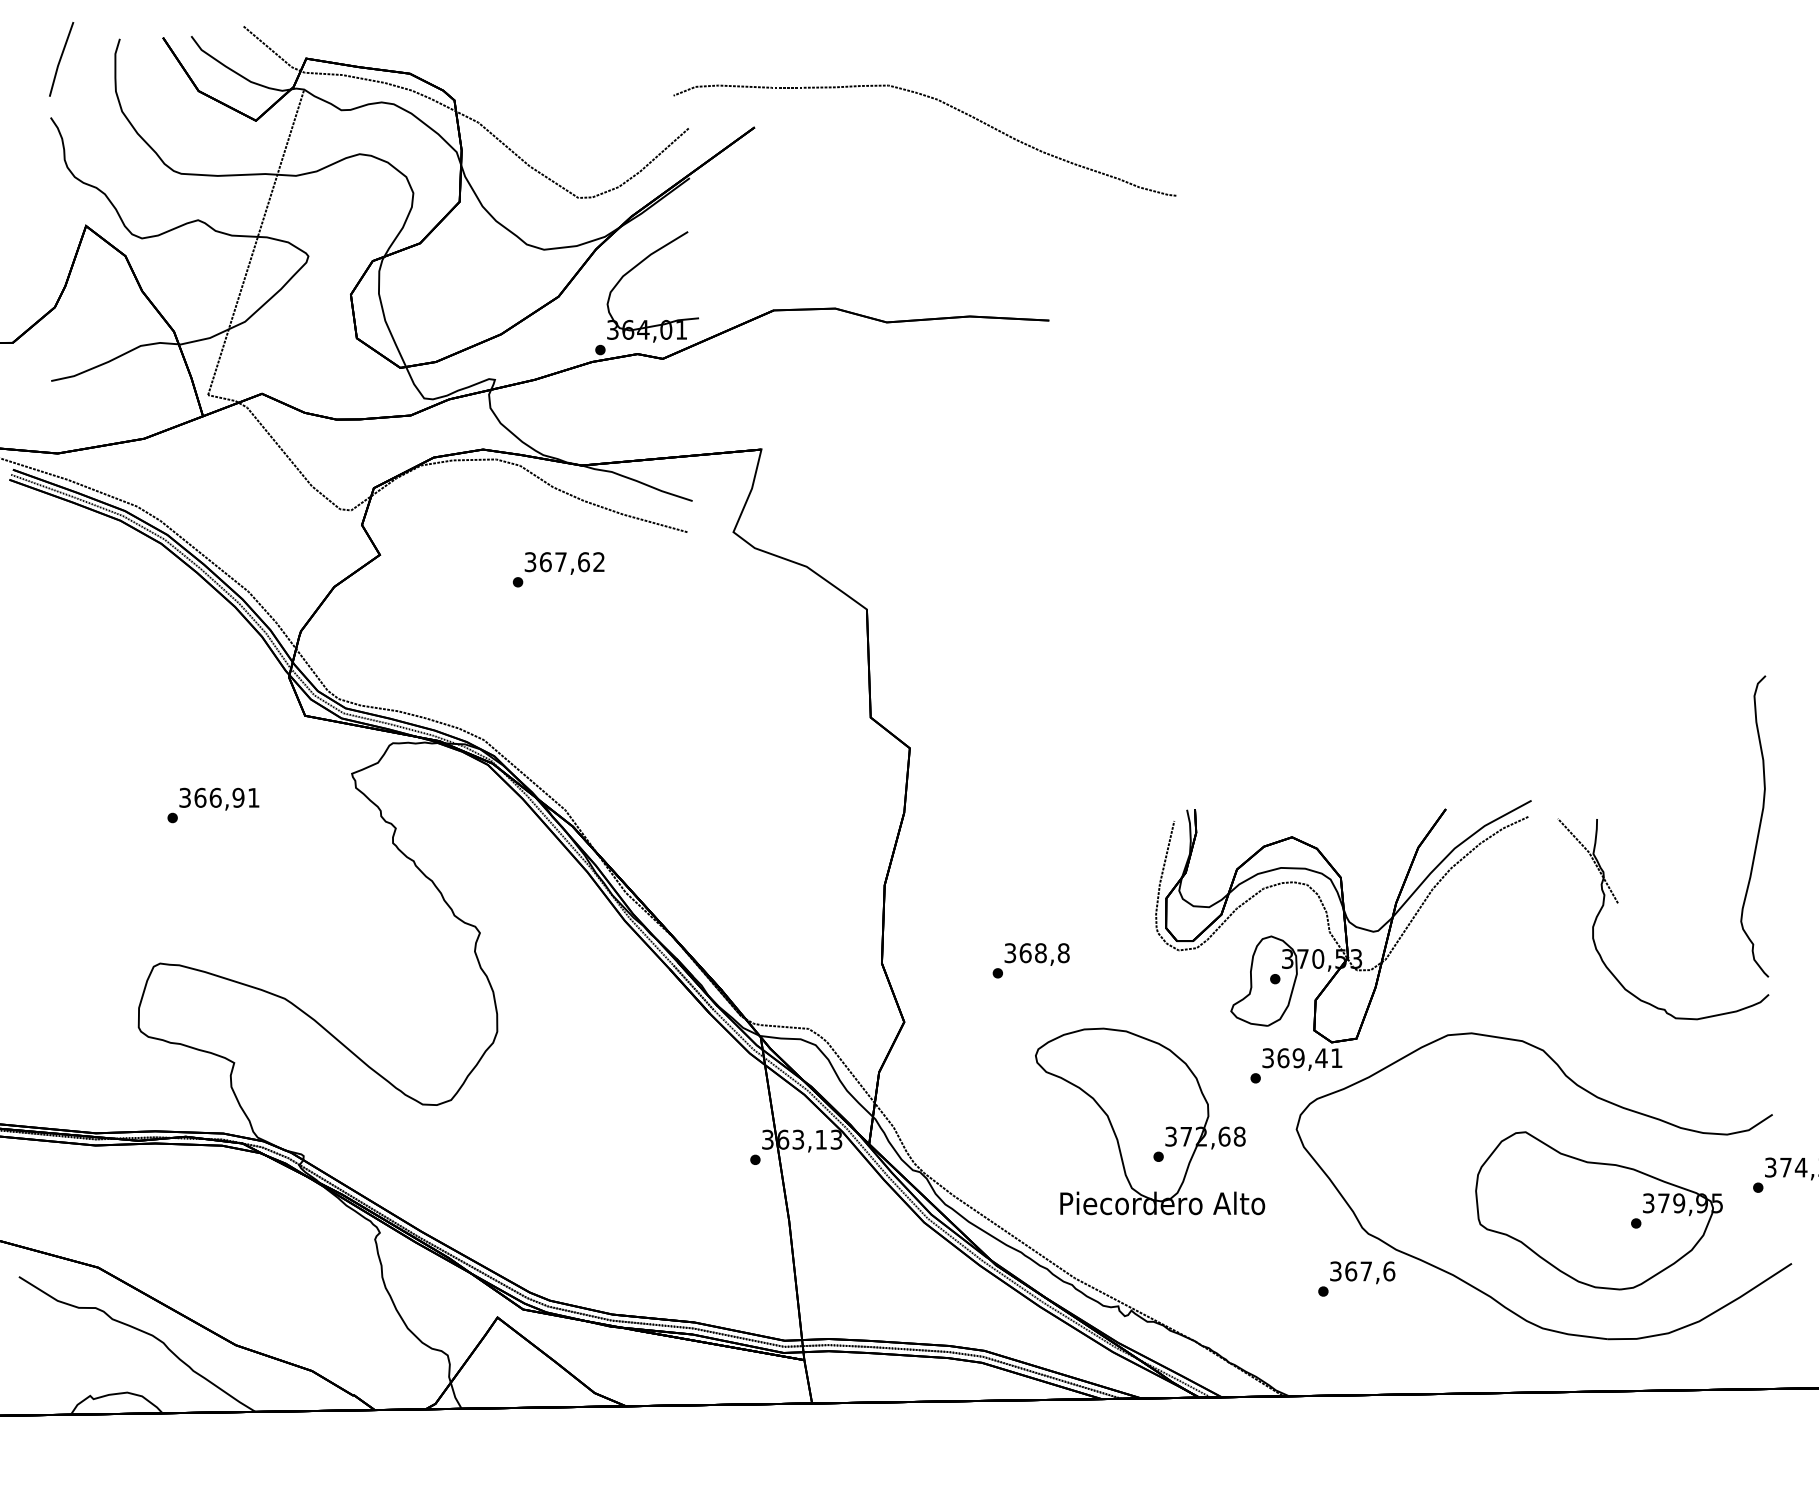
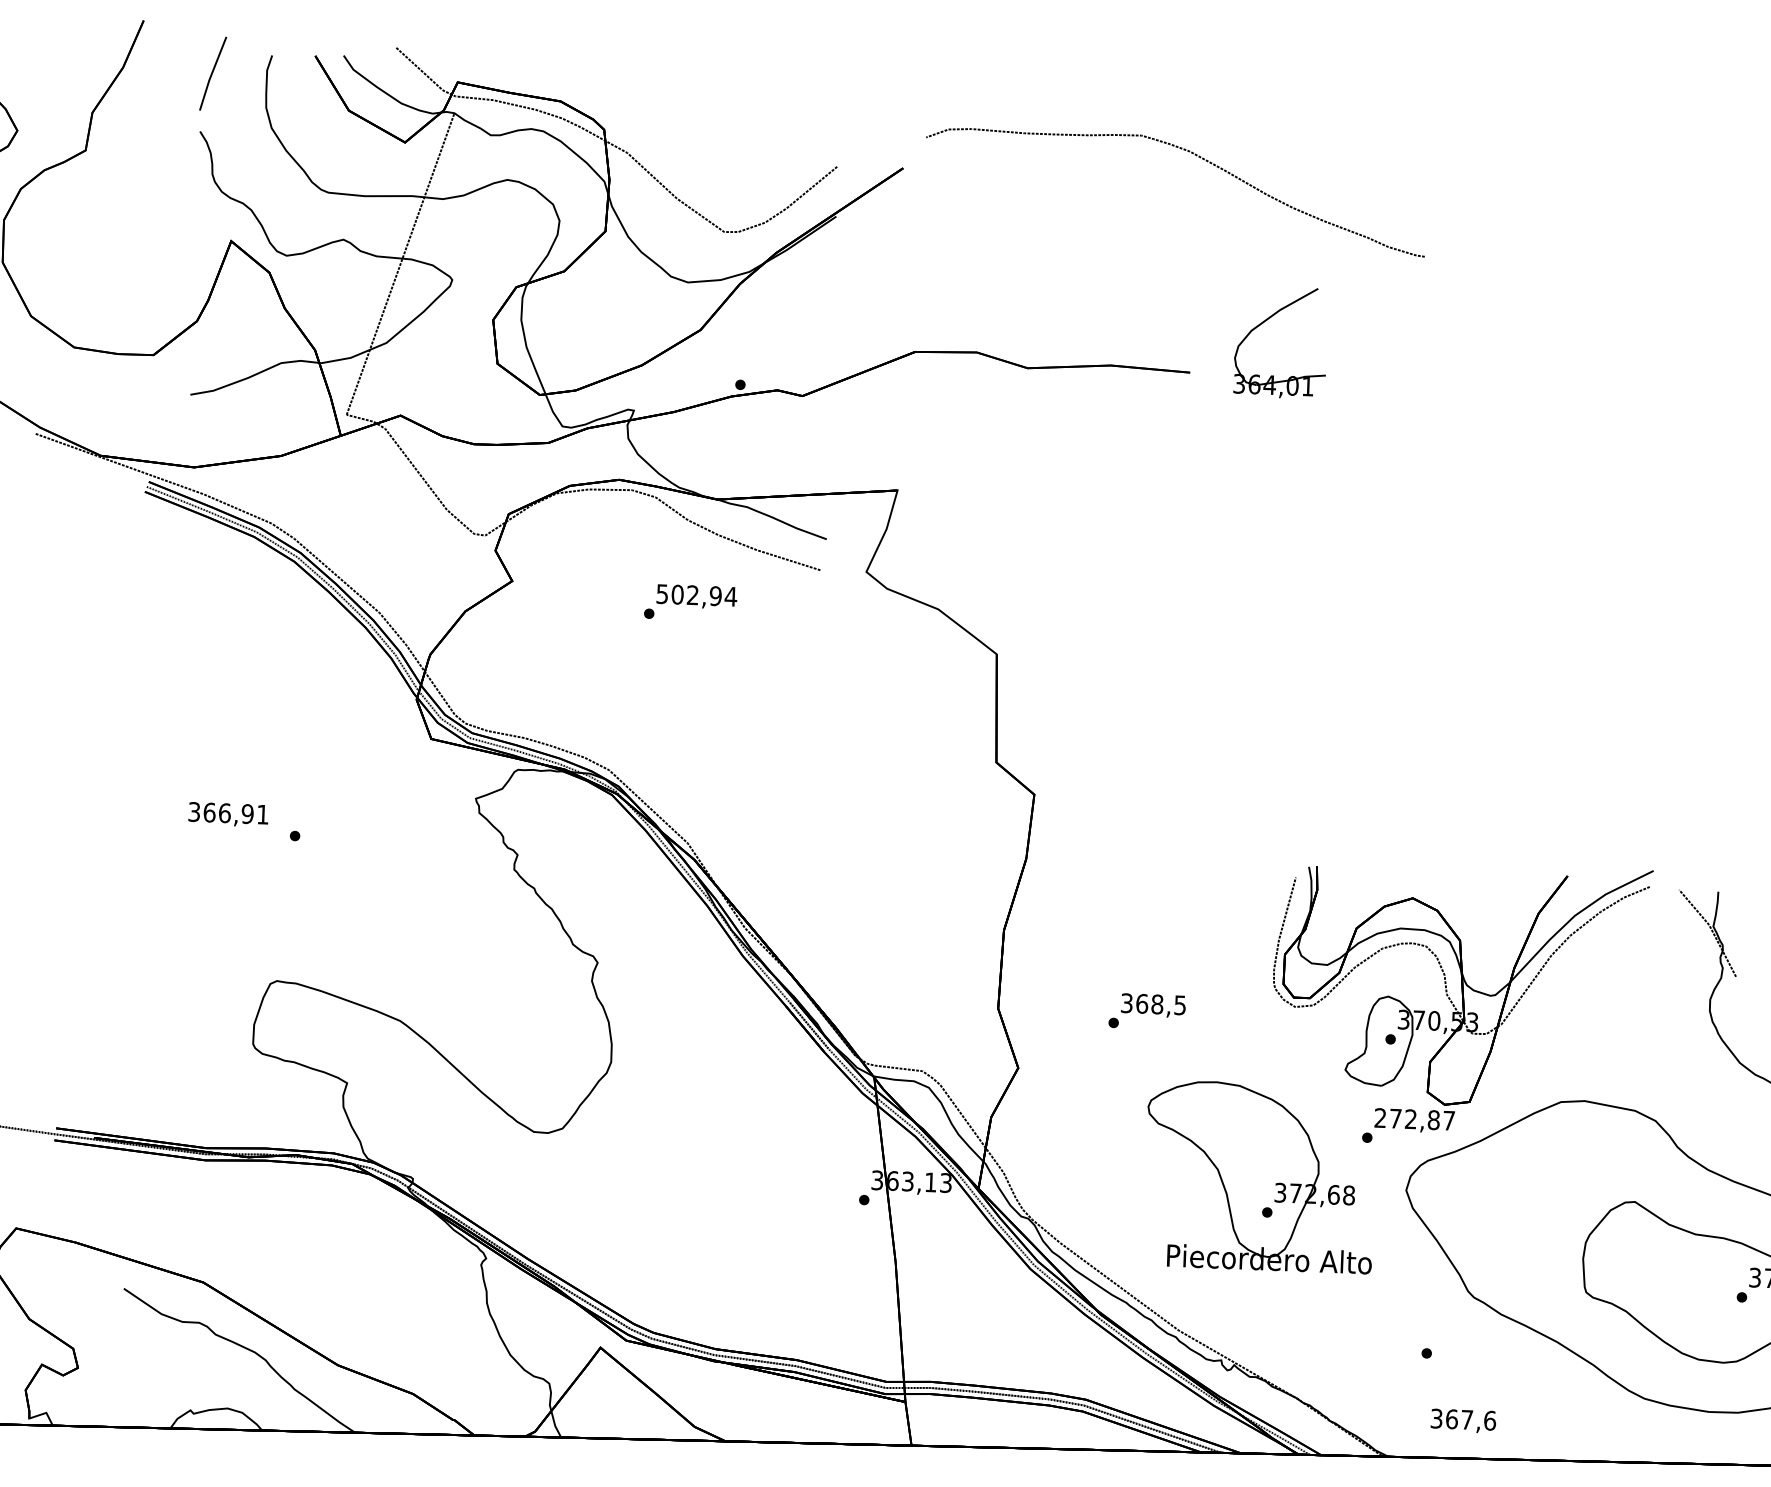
curve: (942, 103) -> (1194, 155), moved
part: (637, 266) -> (1266, 321), moved
text: (565, 562) -> (697, 595), 367,62 -> 502,94
text: (219, 798) -> (228, 813), moved
text: (1063, 953) -> (1180, 1005), 368,8 -> 368,5
text: (1302, 1058) -> (1414, 1119), 369,41 -> 272,87
text: (1362, 1272) -> (1463, 1420), moved

